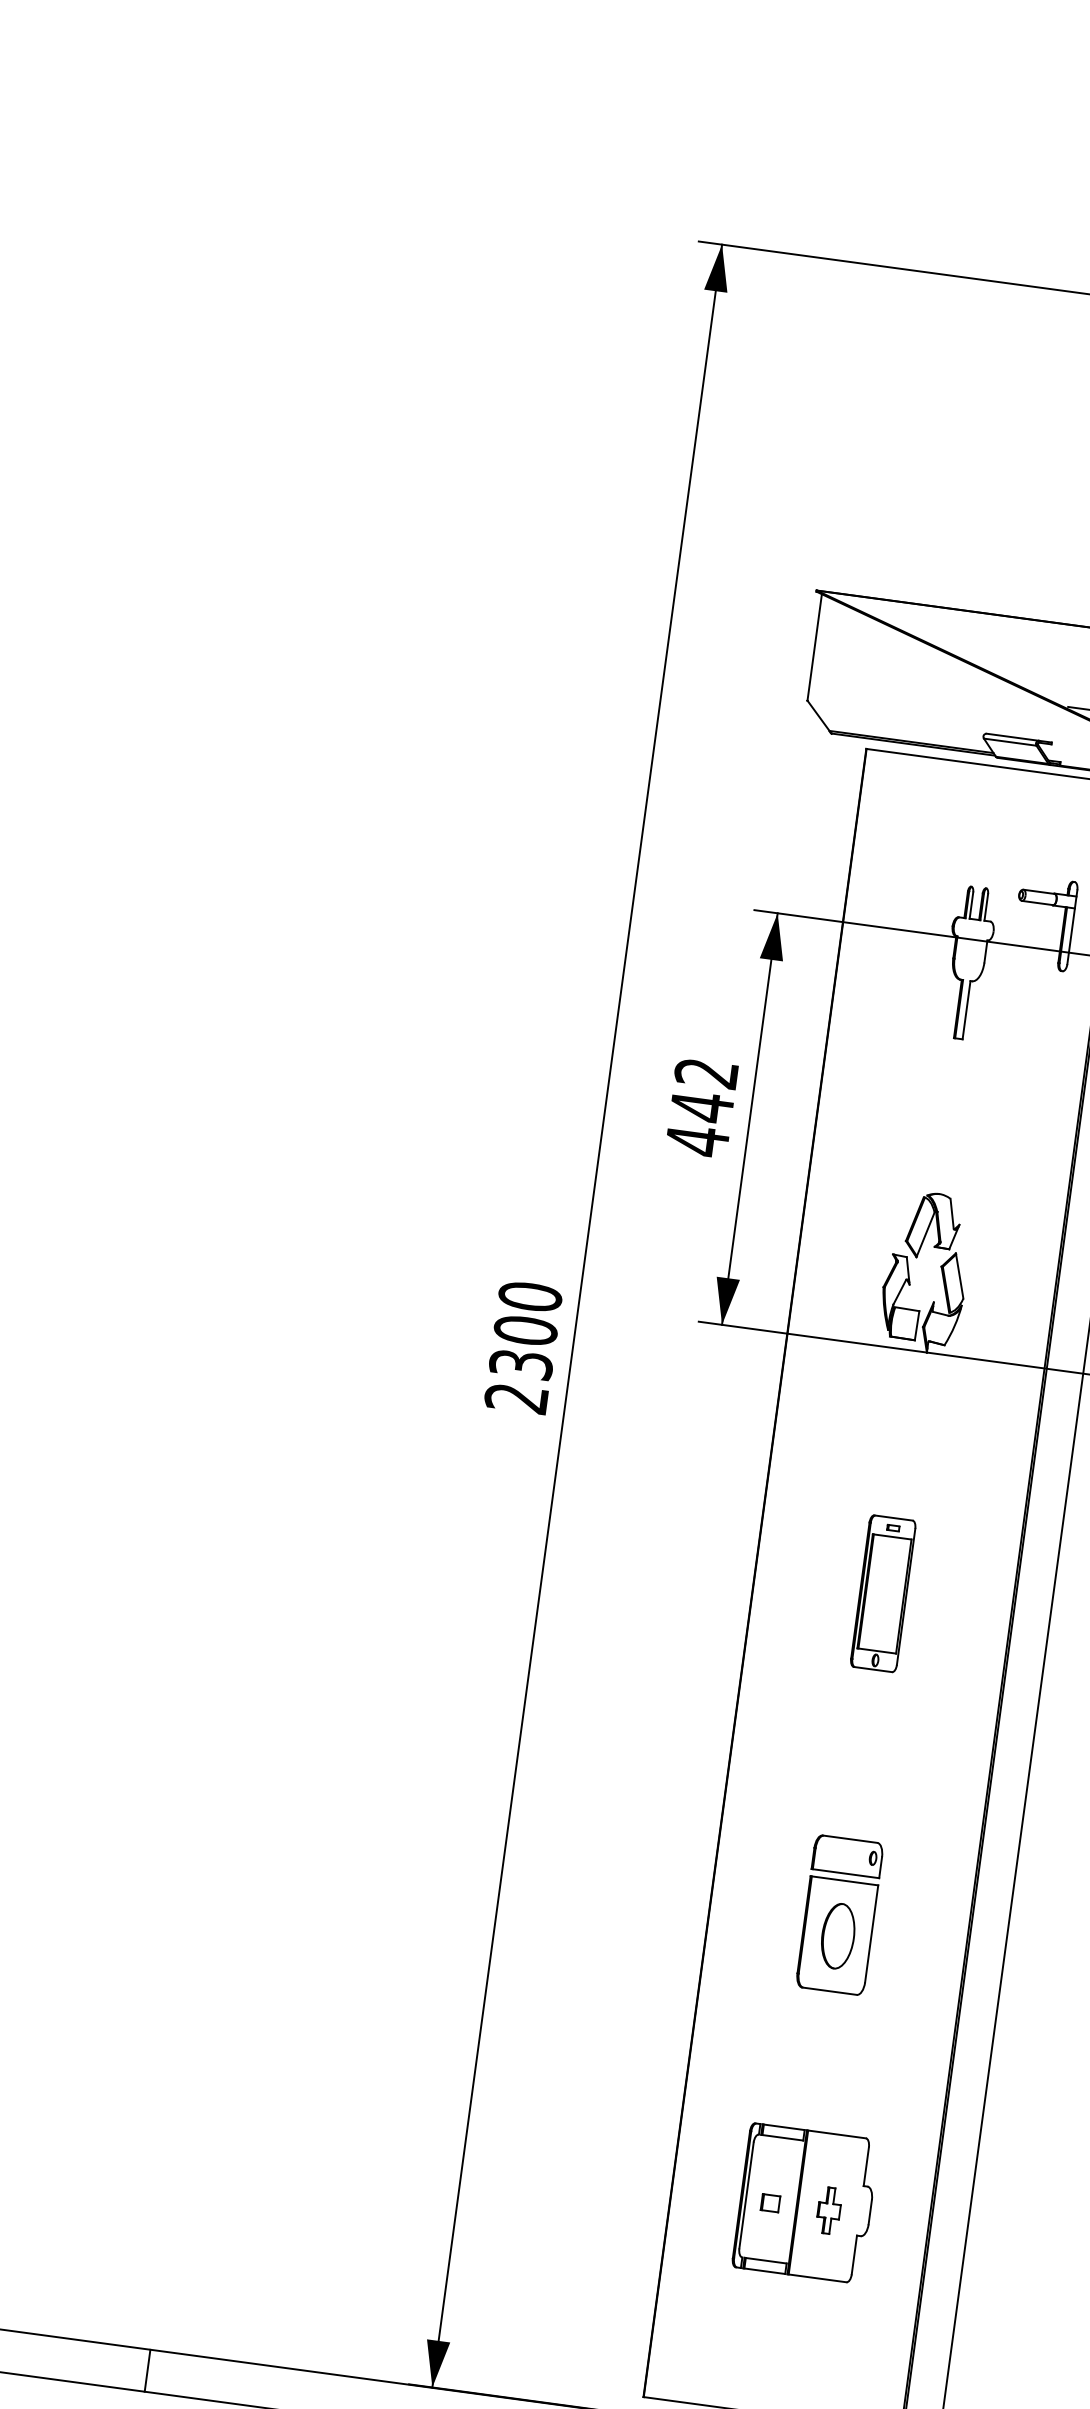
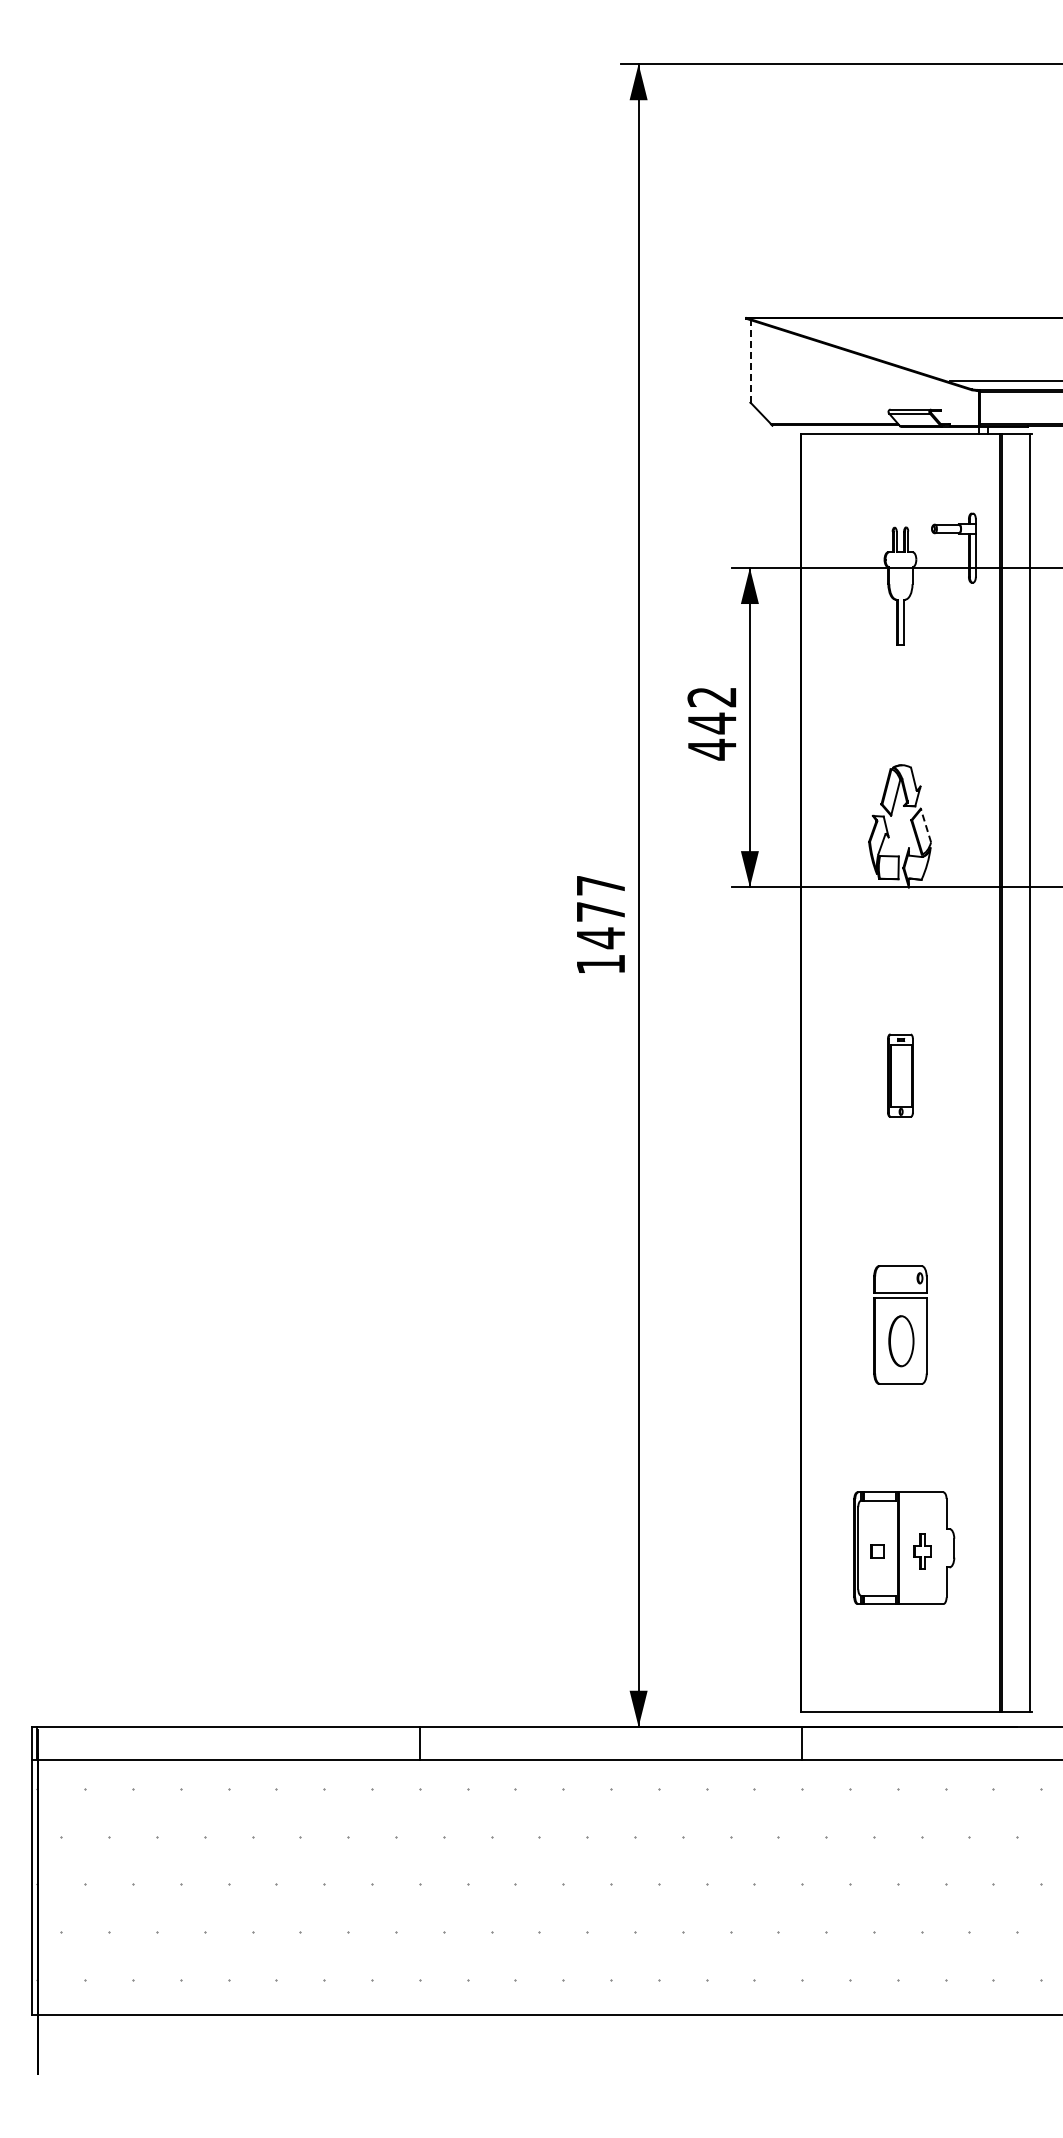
line: (814, 647) -> (750, 361), solid -> dashed
line: (959, 1275) -> (925, 825), solid -> dashed
text: (523, 1346) -> (600, 924), 2300 -> 1477
part: (883, 1593) -> (900, 1075), size x0.7

